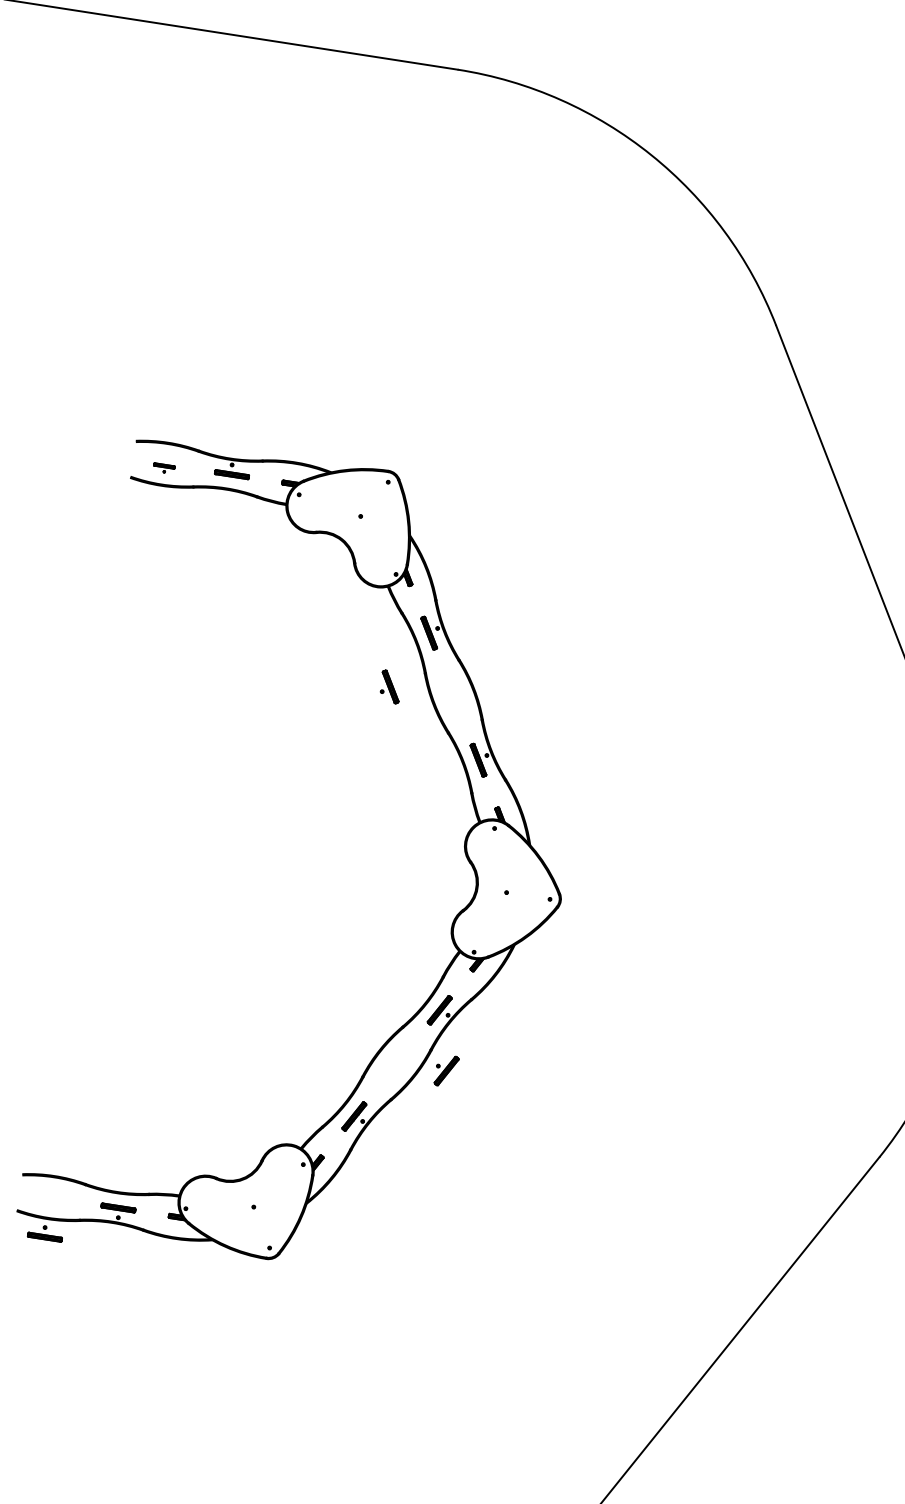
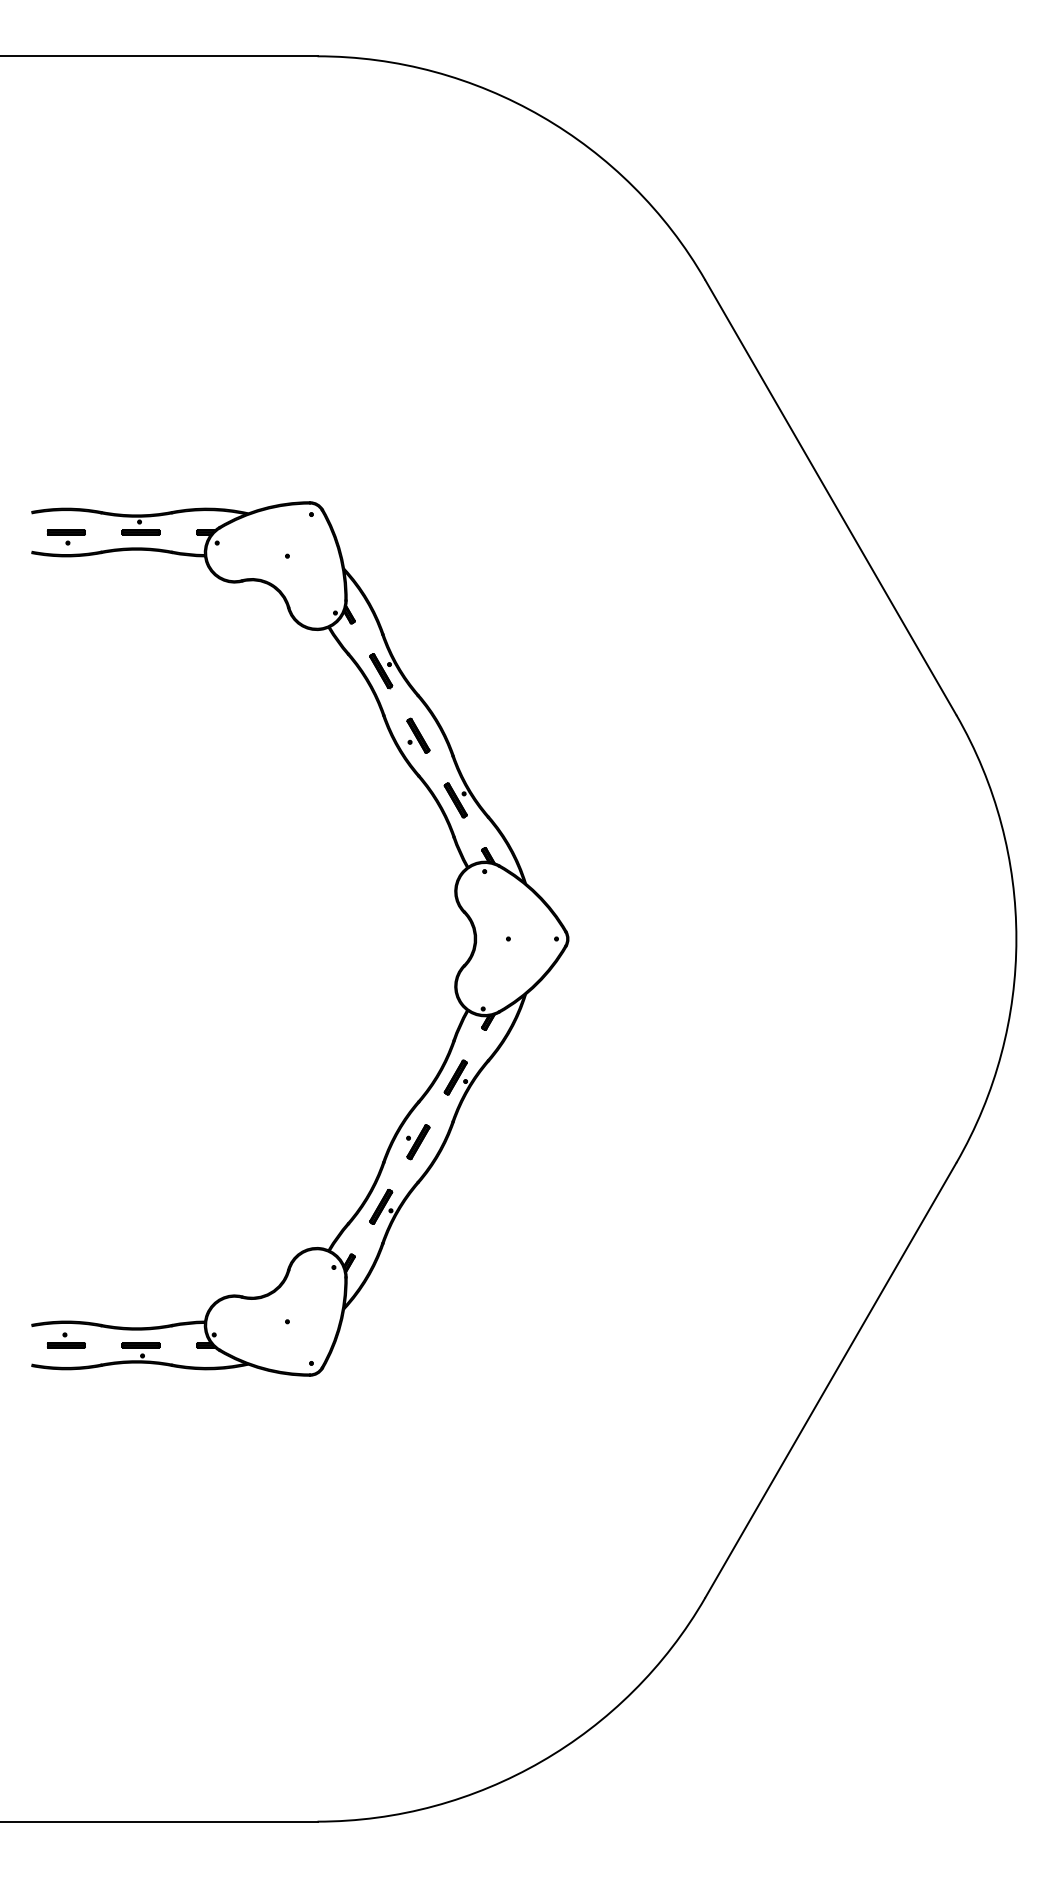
part: (164, 468) -> (66, 537), size x1.67
part: (390, 686) -> (418, 735), moved
part: (446, 1071) -> (418, 1142), moved
part: (45, 1232) -> (66, 1340), moved

